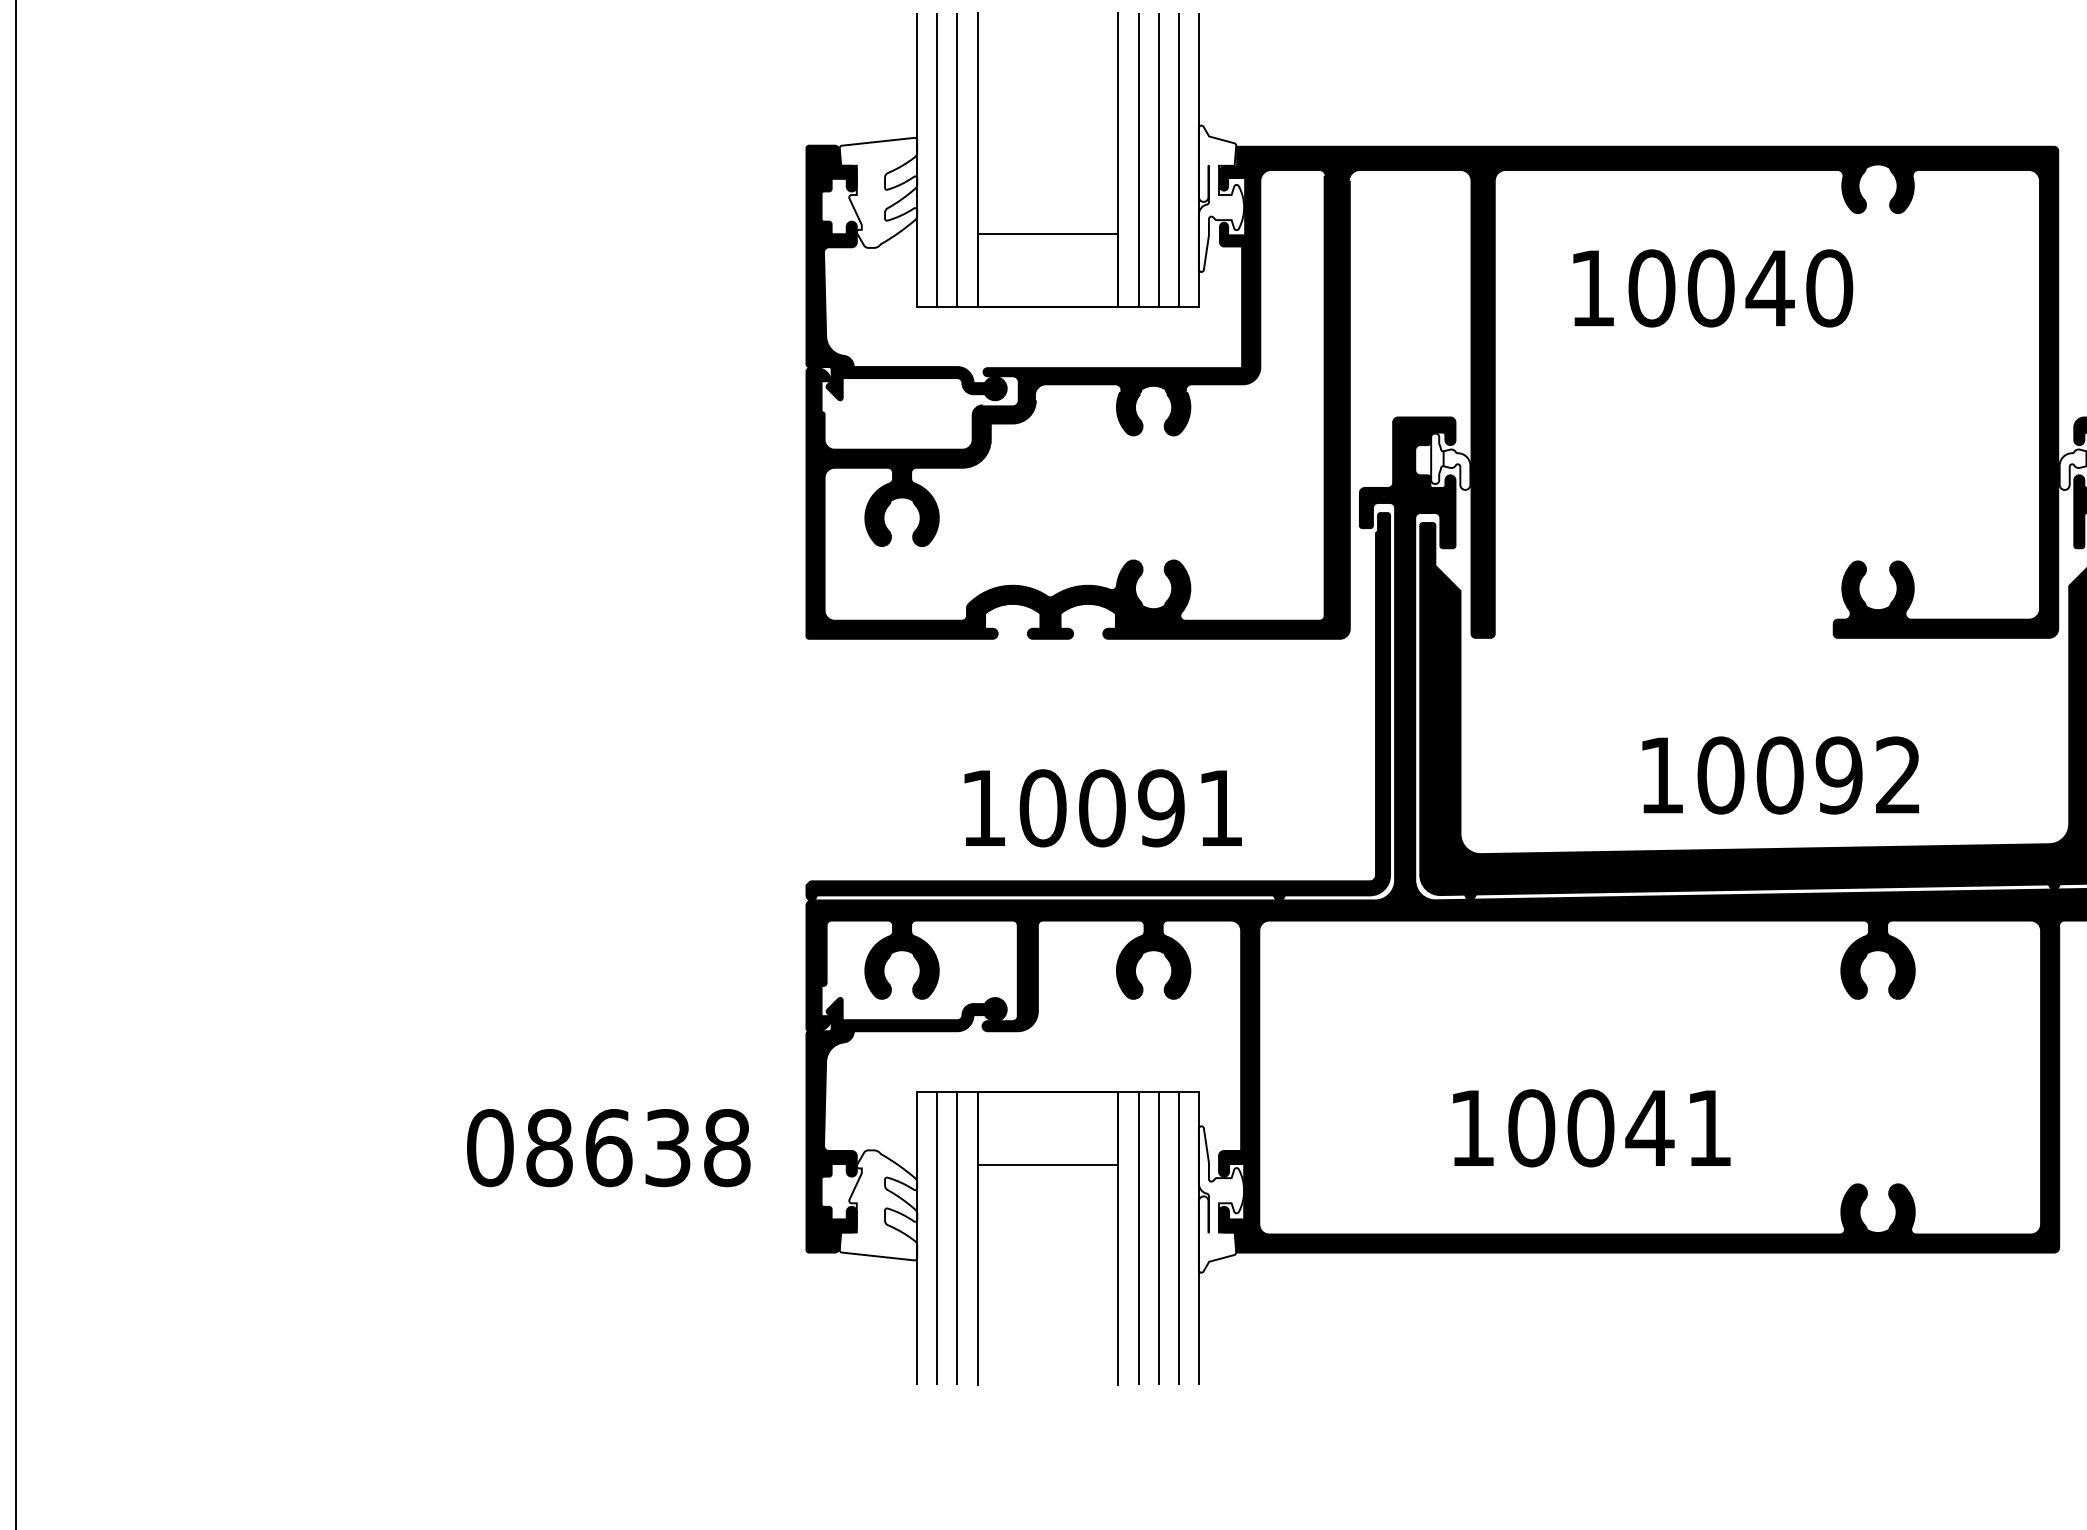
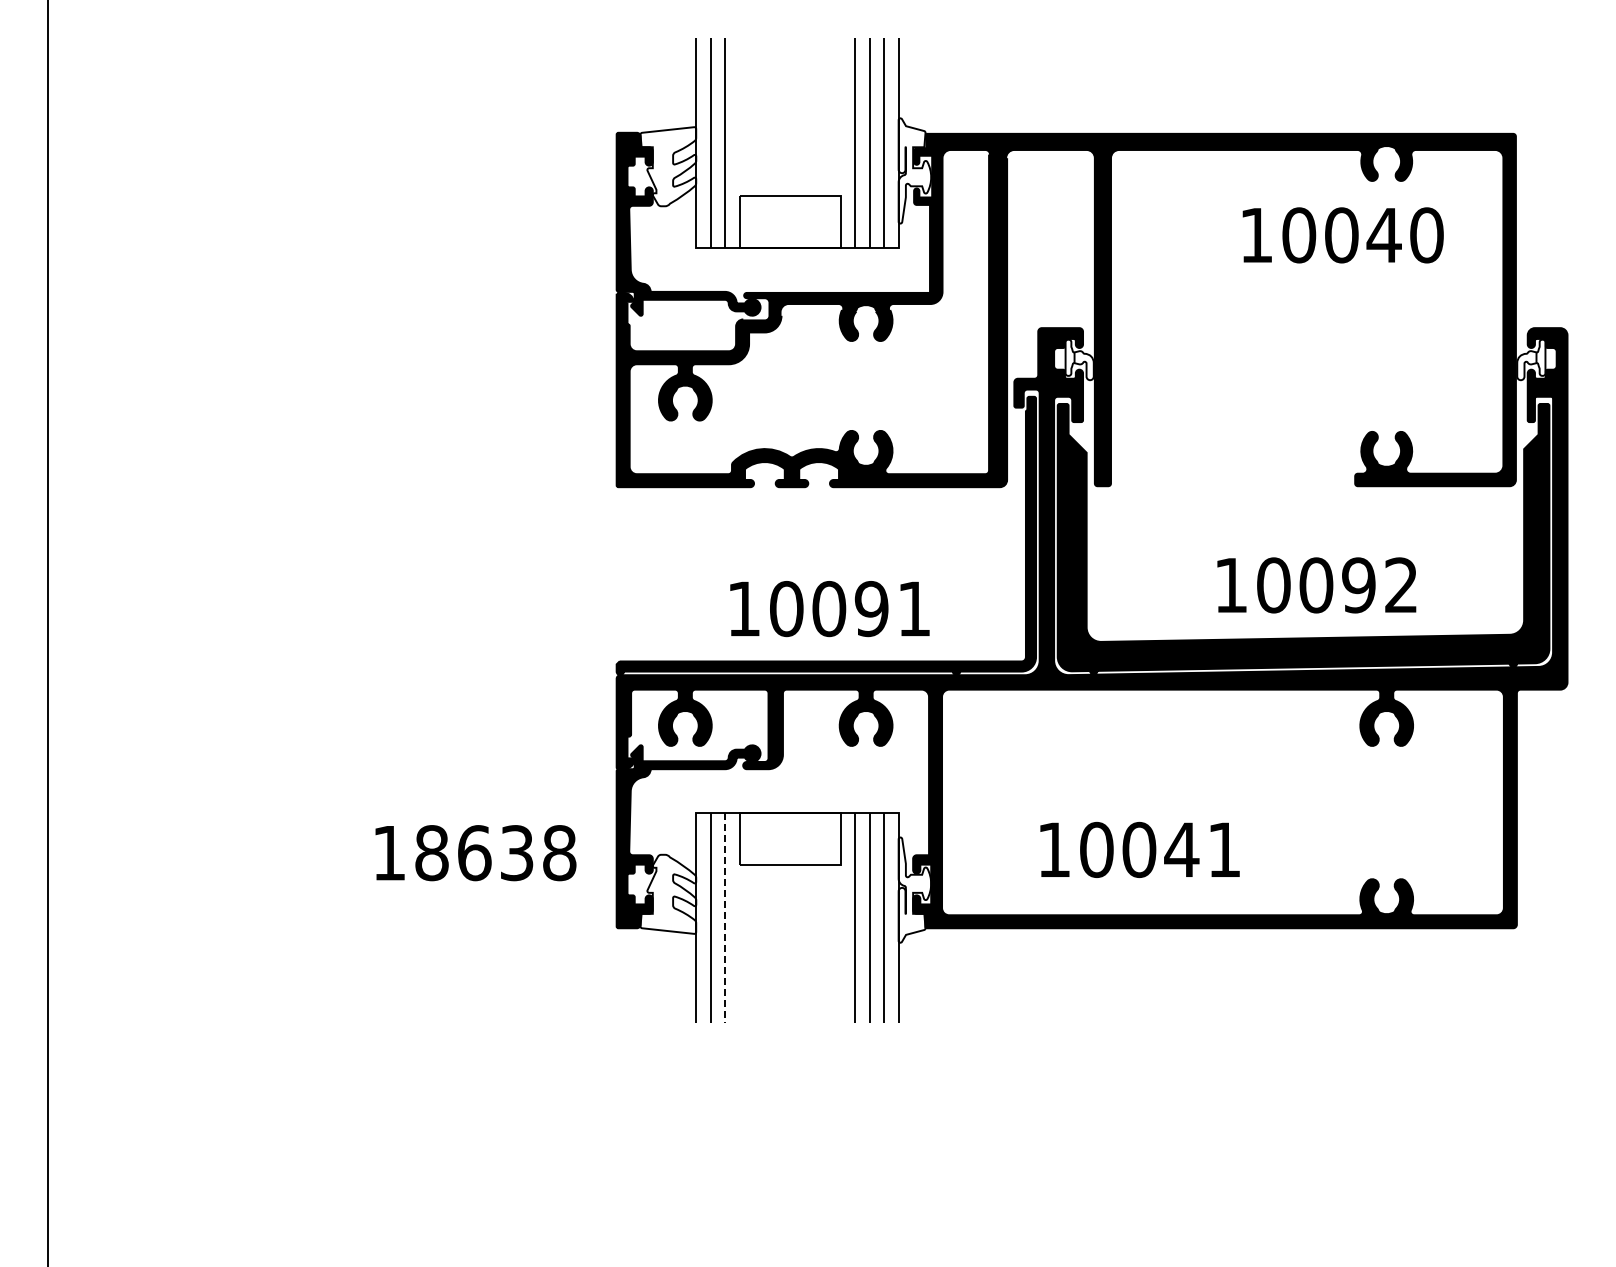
line: (977, 159) -> (739, 142), removed
line: (1117, 159) -> (840, 142), removed
text: (1712, 288) -> (1342, 235), moved
text: (1591, 1127) -> (1139, 849), moved
text: (490, 1148) -> (389, 853), 08638 -> 18638
line: (977, 1237) -> (739, 917), removed
line: (1117, 1237) -> (840, 917), removed
line: (957, 1238) -> (725, 918), solid -> dashed

